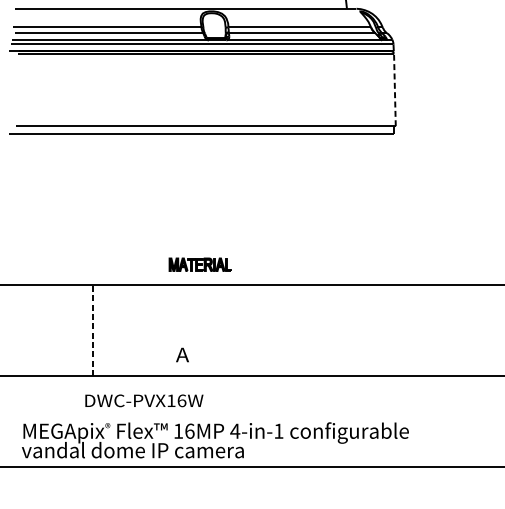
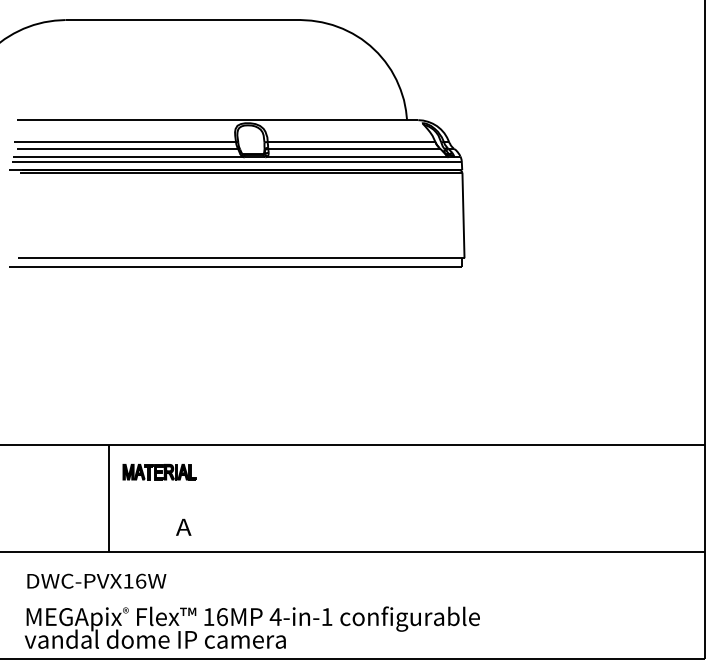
line: (394, 89) -> (463, 215), dashed -> solid
part: (200, 265) -> (159, 472), moved
line: (93, 330) -> (108, 498), dashed -> solid
text: (182, 354) -> (183, 526), moved
text: (144, 400) -> (96, 580), moved

